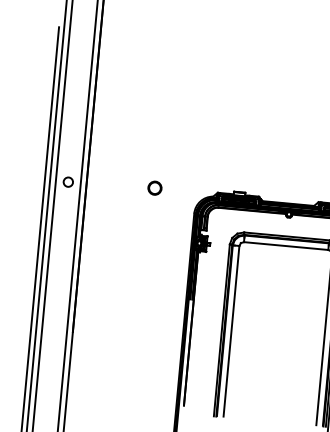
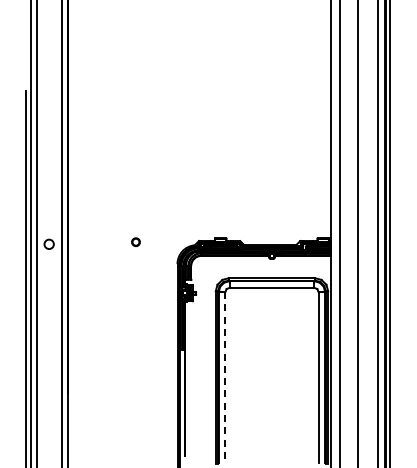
circle: (154, 187) -> (135, 241), size x0.6
line: (231, 331) -> (225, 377), solid -> dashed

